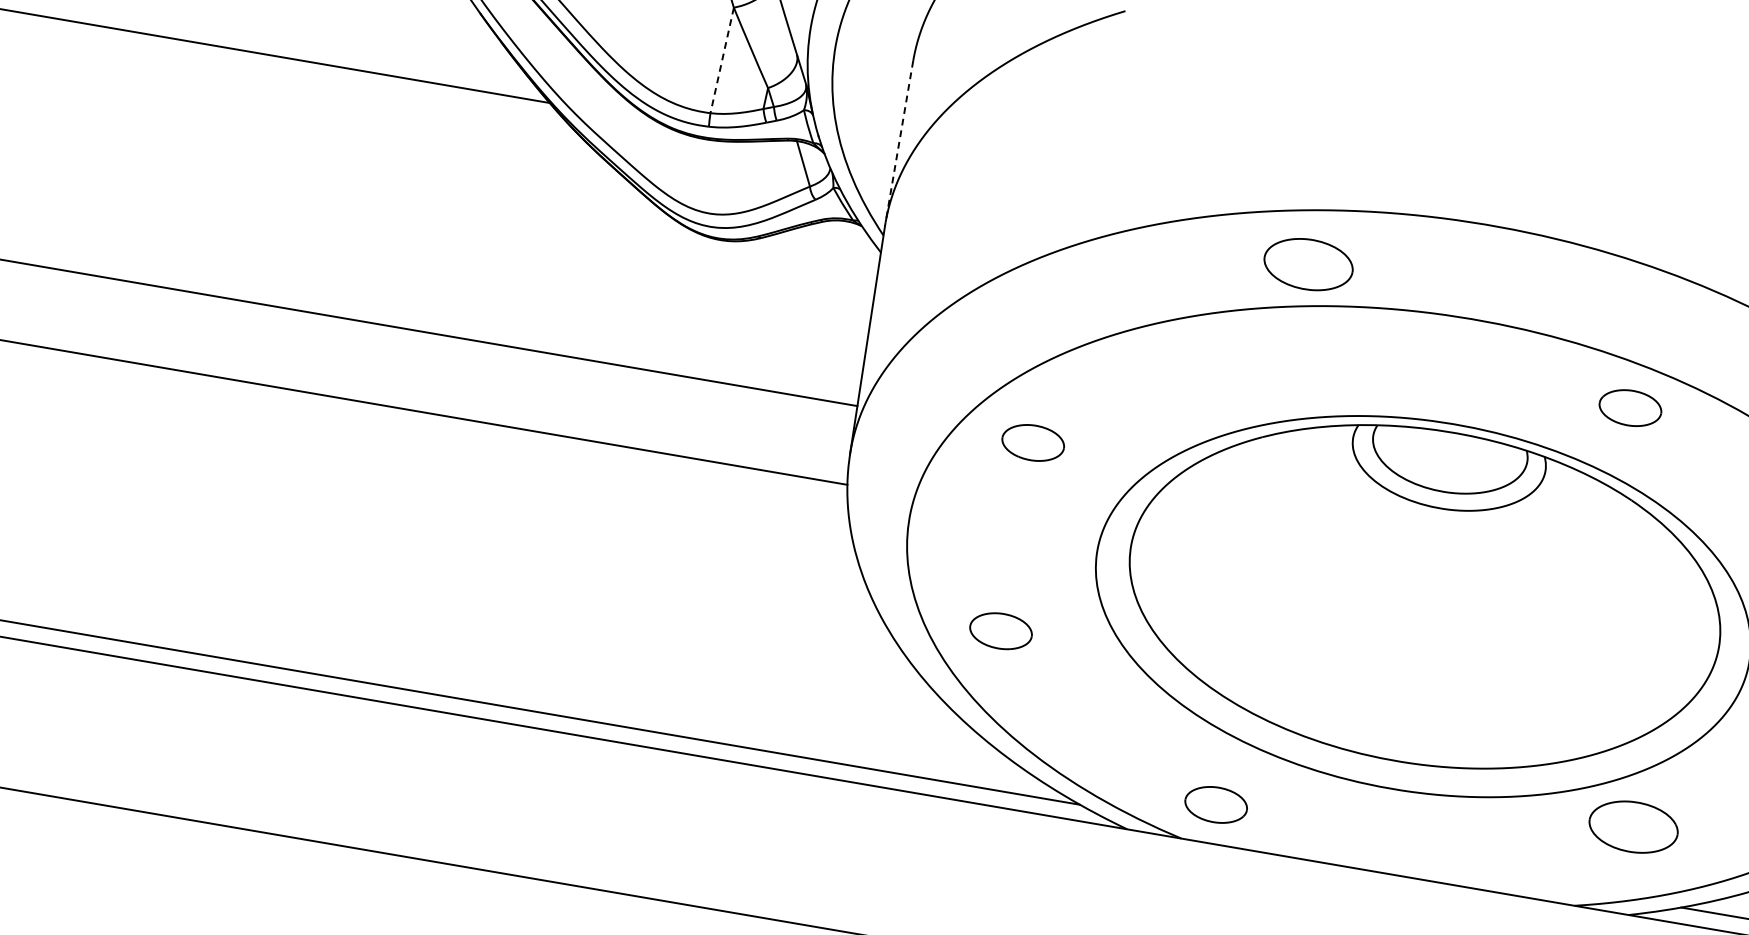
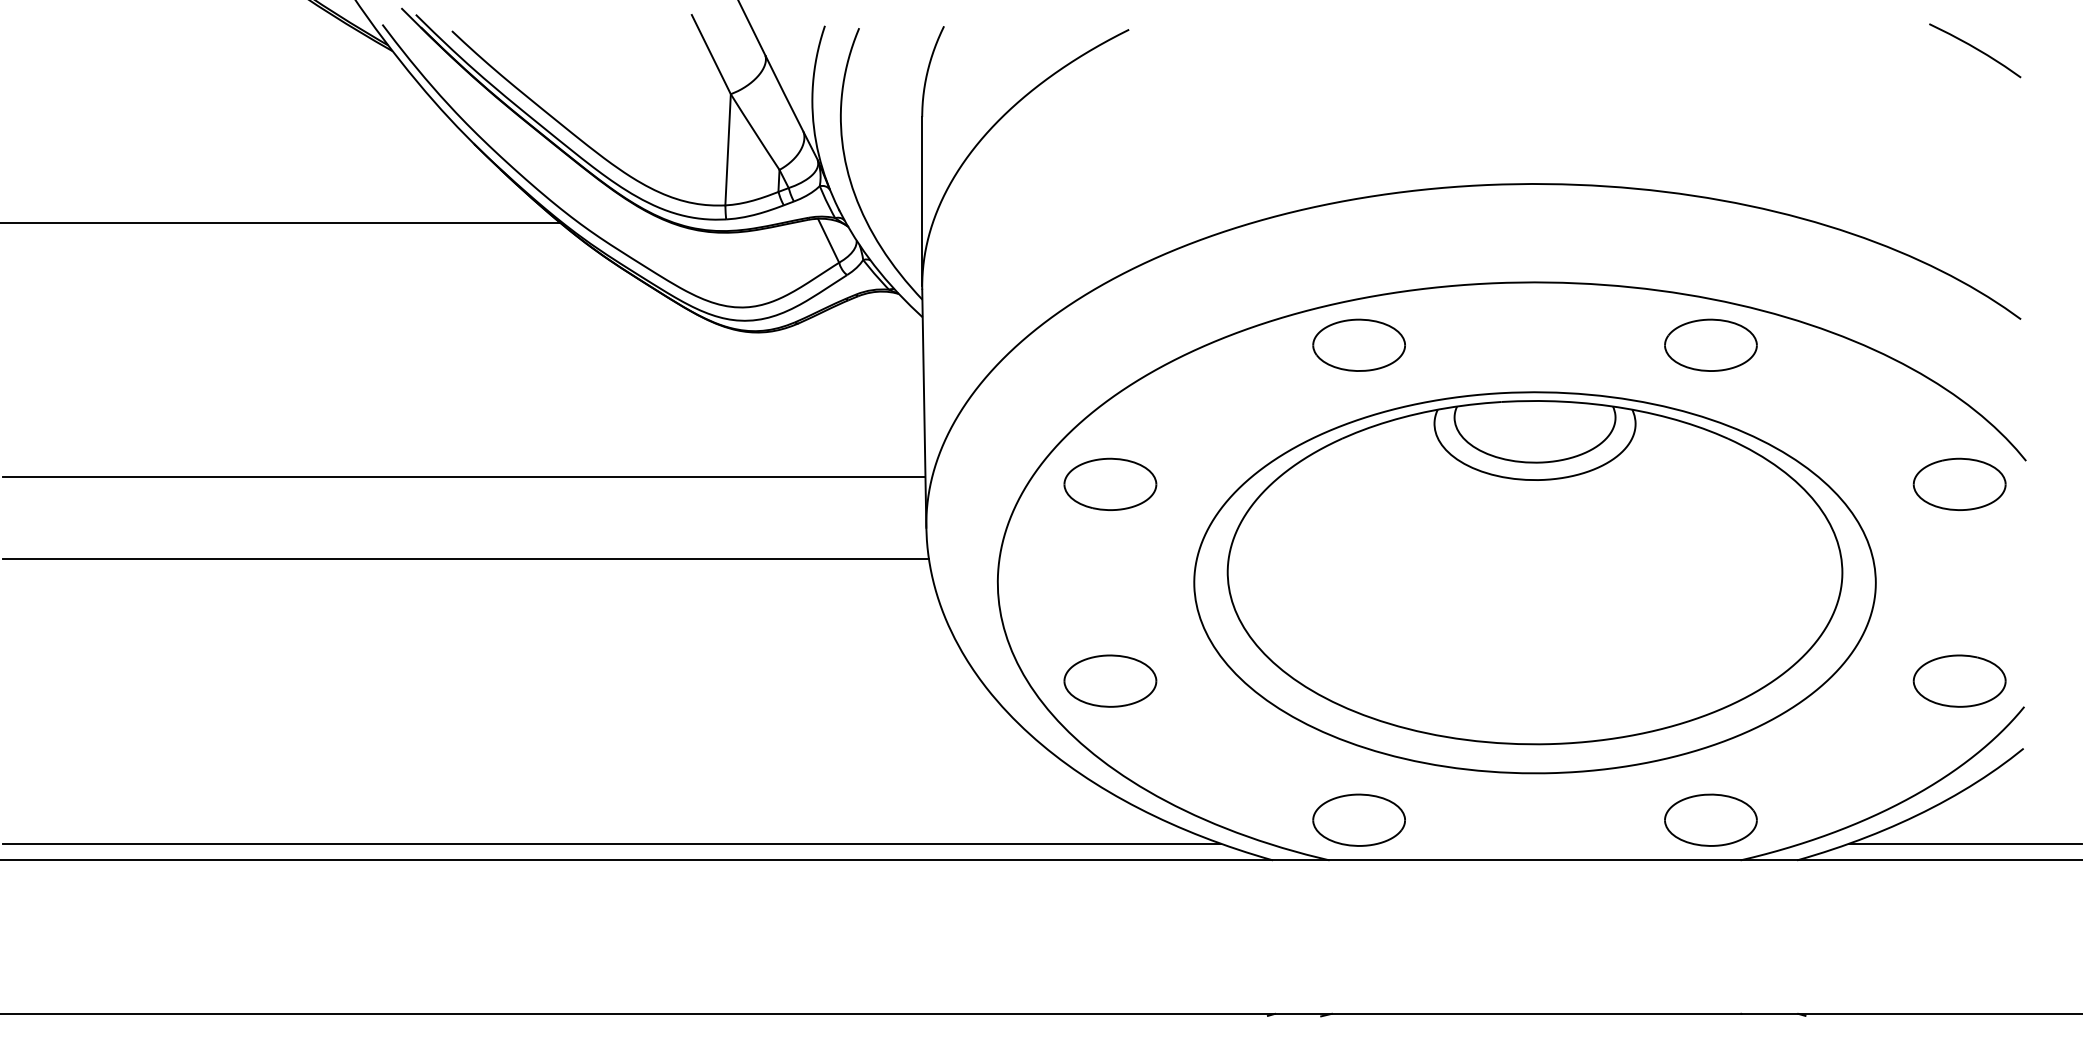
line: (722, 60) -> (728, 149), dashed -> solid
line: (899, 141) -> (922, 201), dashed -> solid
part: (1308, 263) -> (1358, 344), moved
part: (1630, 407) -> (1710, 344), size x1.43
part: (1033, 442) -> (1110, 483), size x1.43
part: (1001, 630) -> (1110, 680), size x1.43
part: (1215, 804) -> (1358, 819), size x1.43
part: (1633, 826) -> (1710, 819), moved

